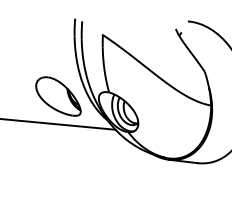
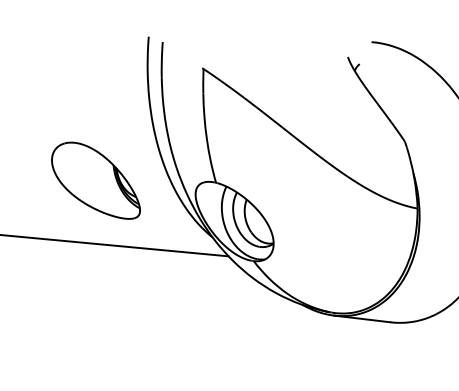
part: (58, 96) -> (96, 180), moved

